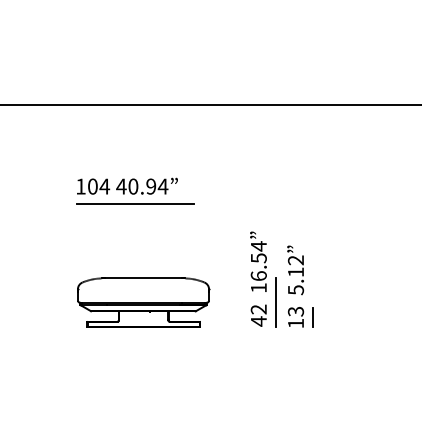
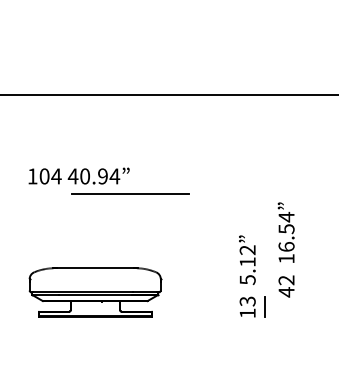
line: (135, 203) -> (130, 193), moved
text: (258, 278) -> (286, 249), moved
line: (276, 302) -> (228, 292), removed

